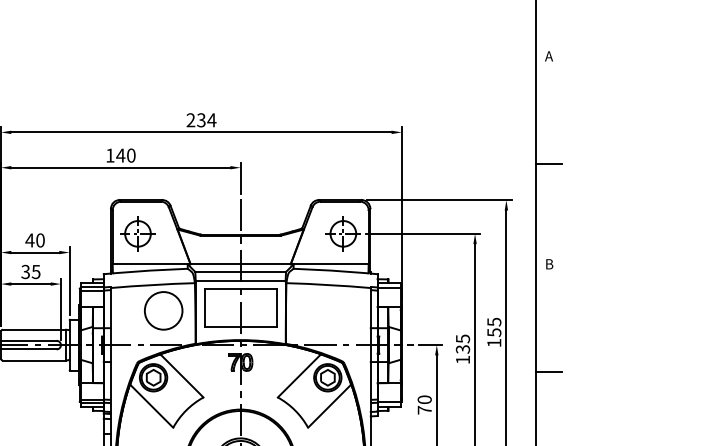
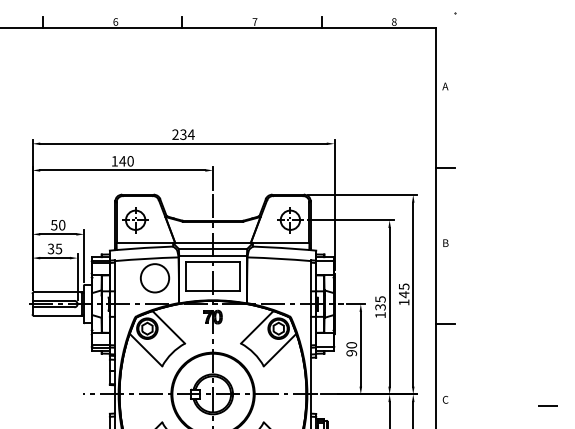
text: (28, 240) -> (53, 225), 40 -> 50
text: (494, 332) -> (404, 294), 155 -> 145
text: (424, 410) -> (351, 353), 70 -> 90

